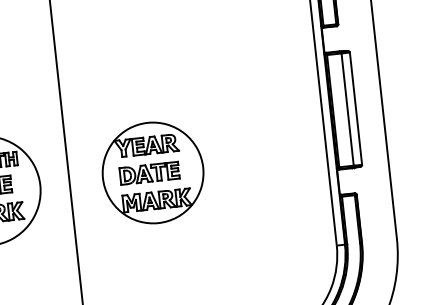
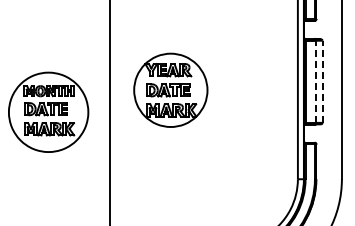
line: (355, 108) -> (322, 81), solid -> dashed
line: (347, 109) -> (316, 81), solid -> dashed
part: (152, 171) -> (170, 89), moved

